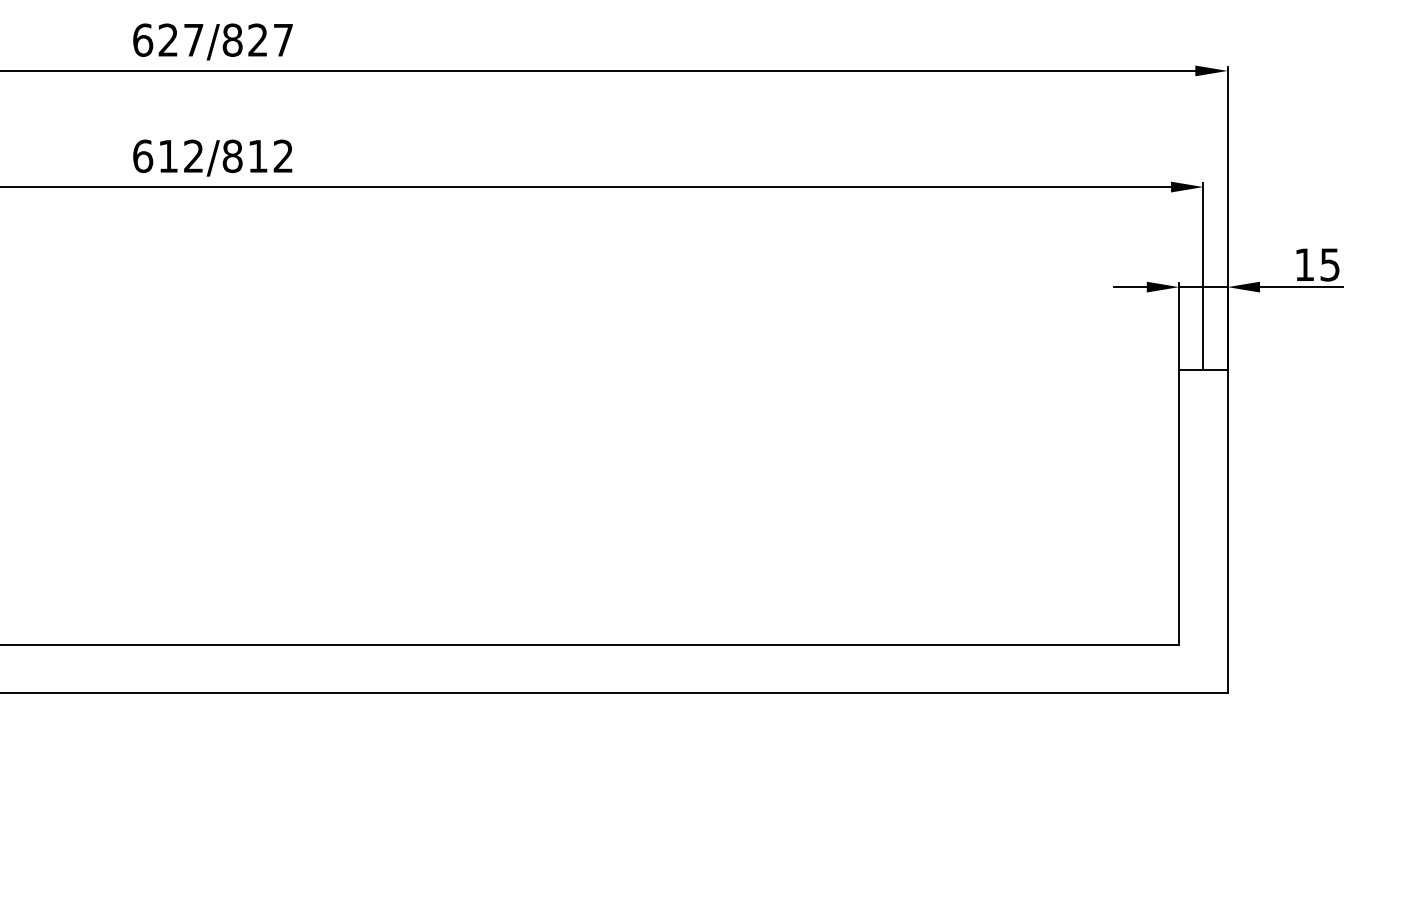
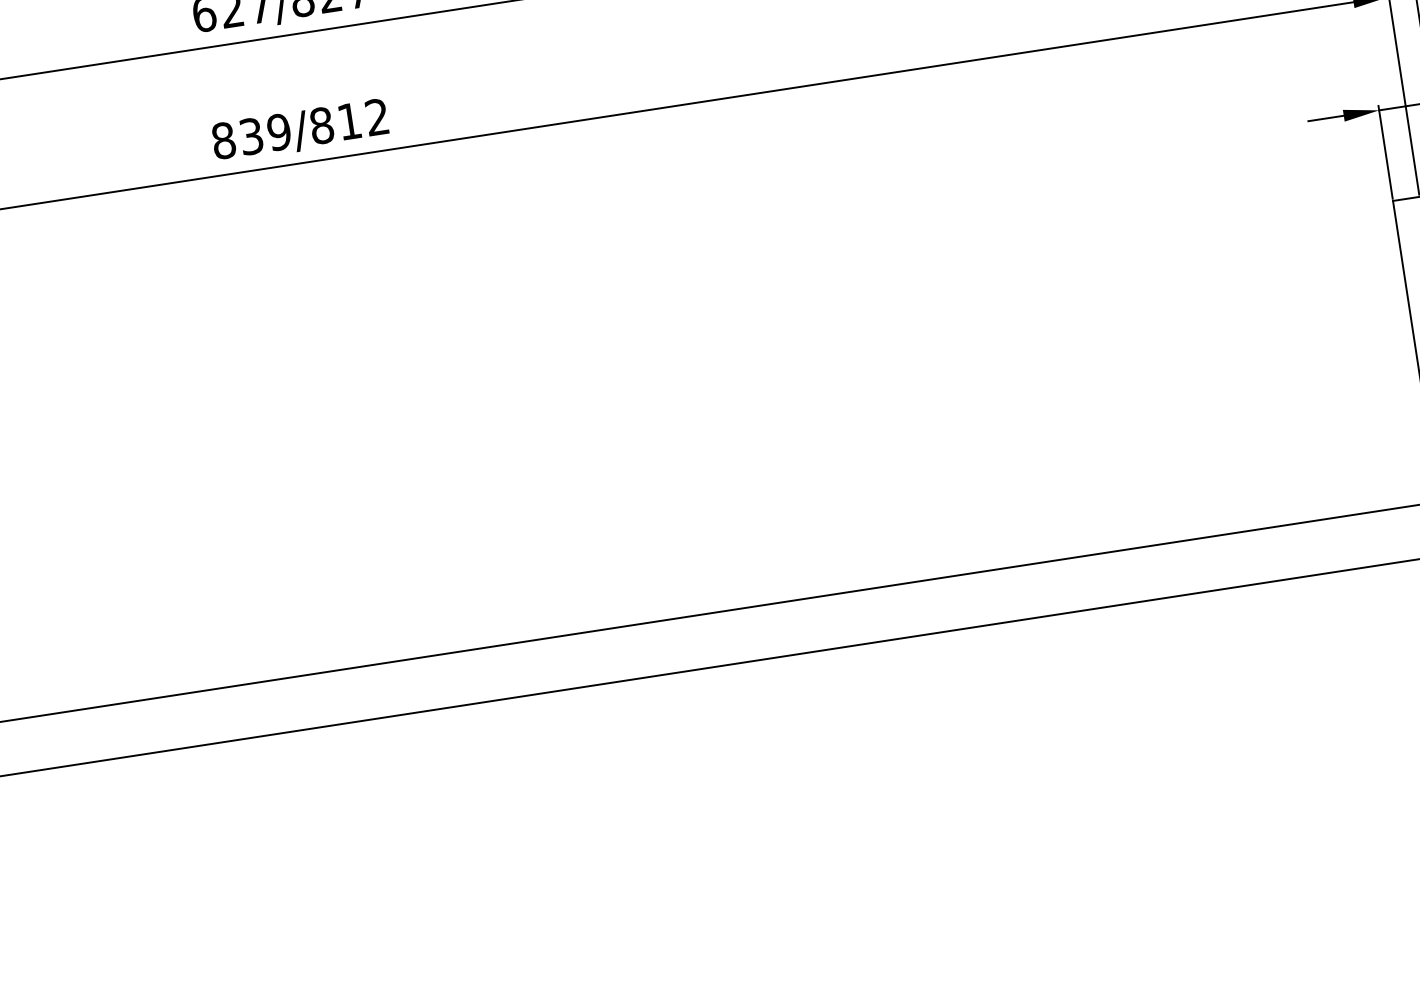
text: (168, 156) -> (251, 136), 612/812 -> 839/812

